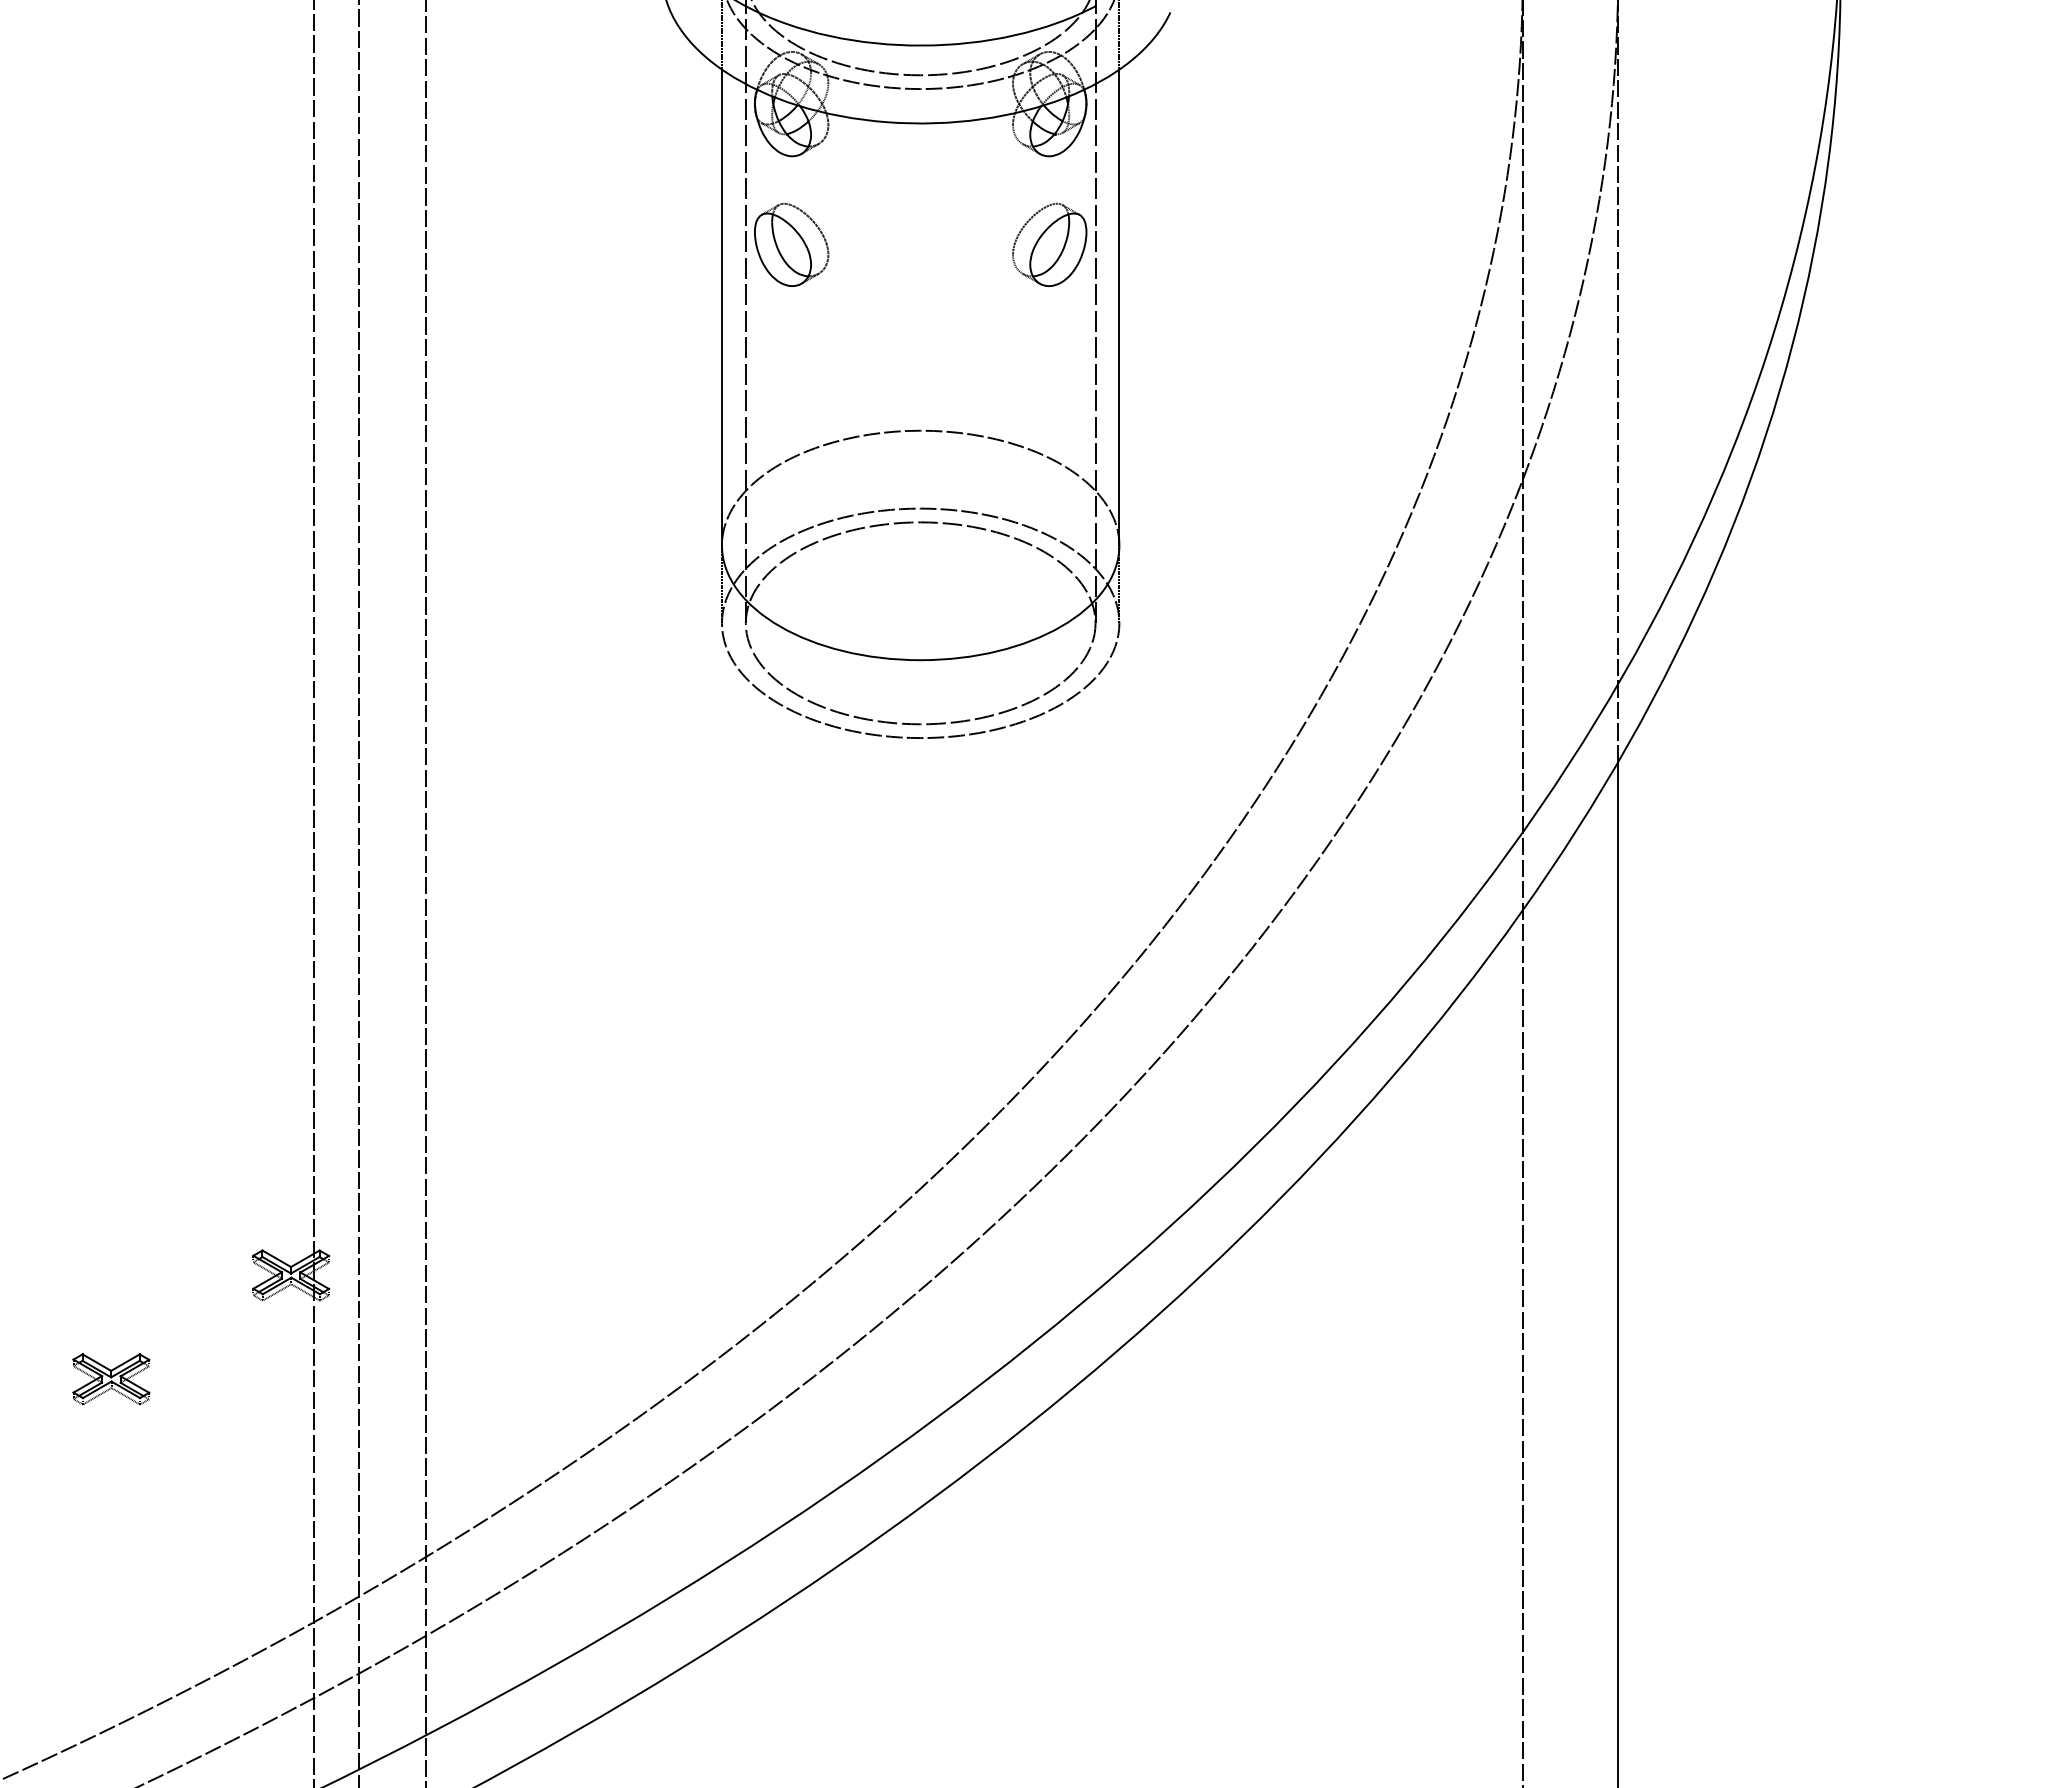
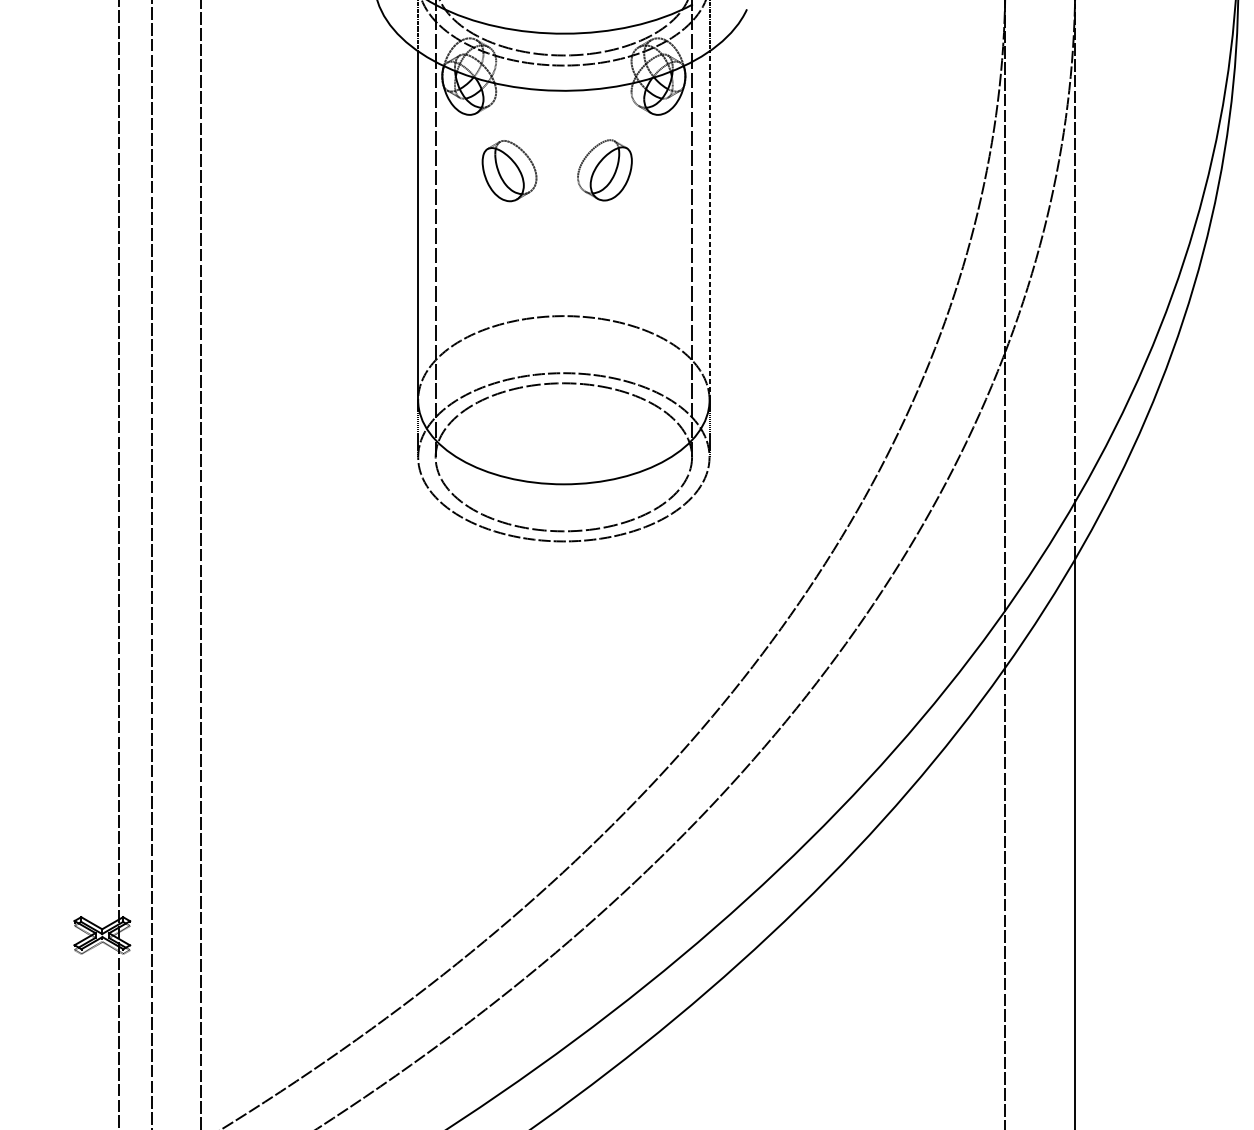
part: (791, 244) -> (509, 170), moved
part: (1049, 244) -> (604, 170), moved
line: (1119, 307) -> (709, 225), solid -> dashed

